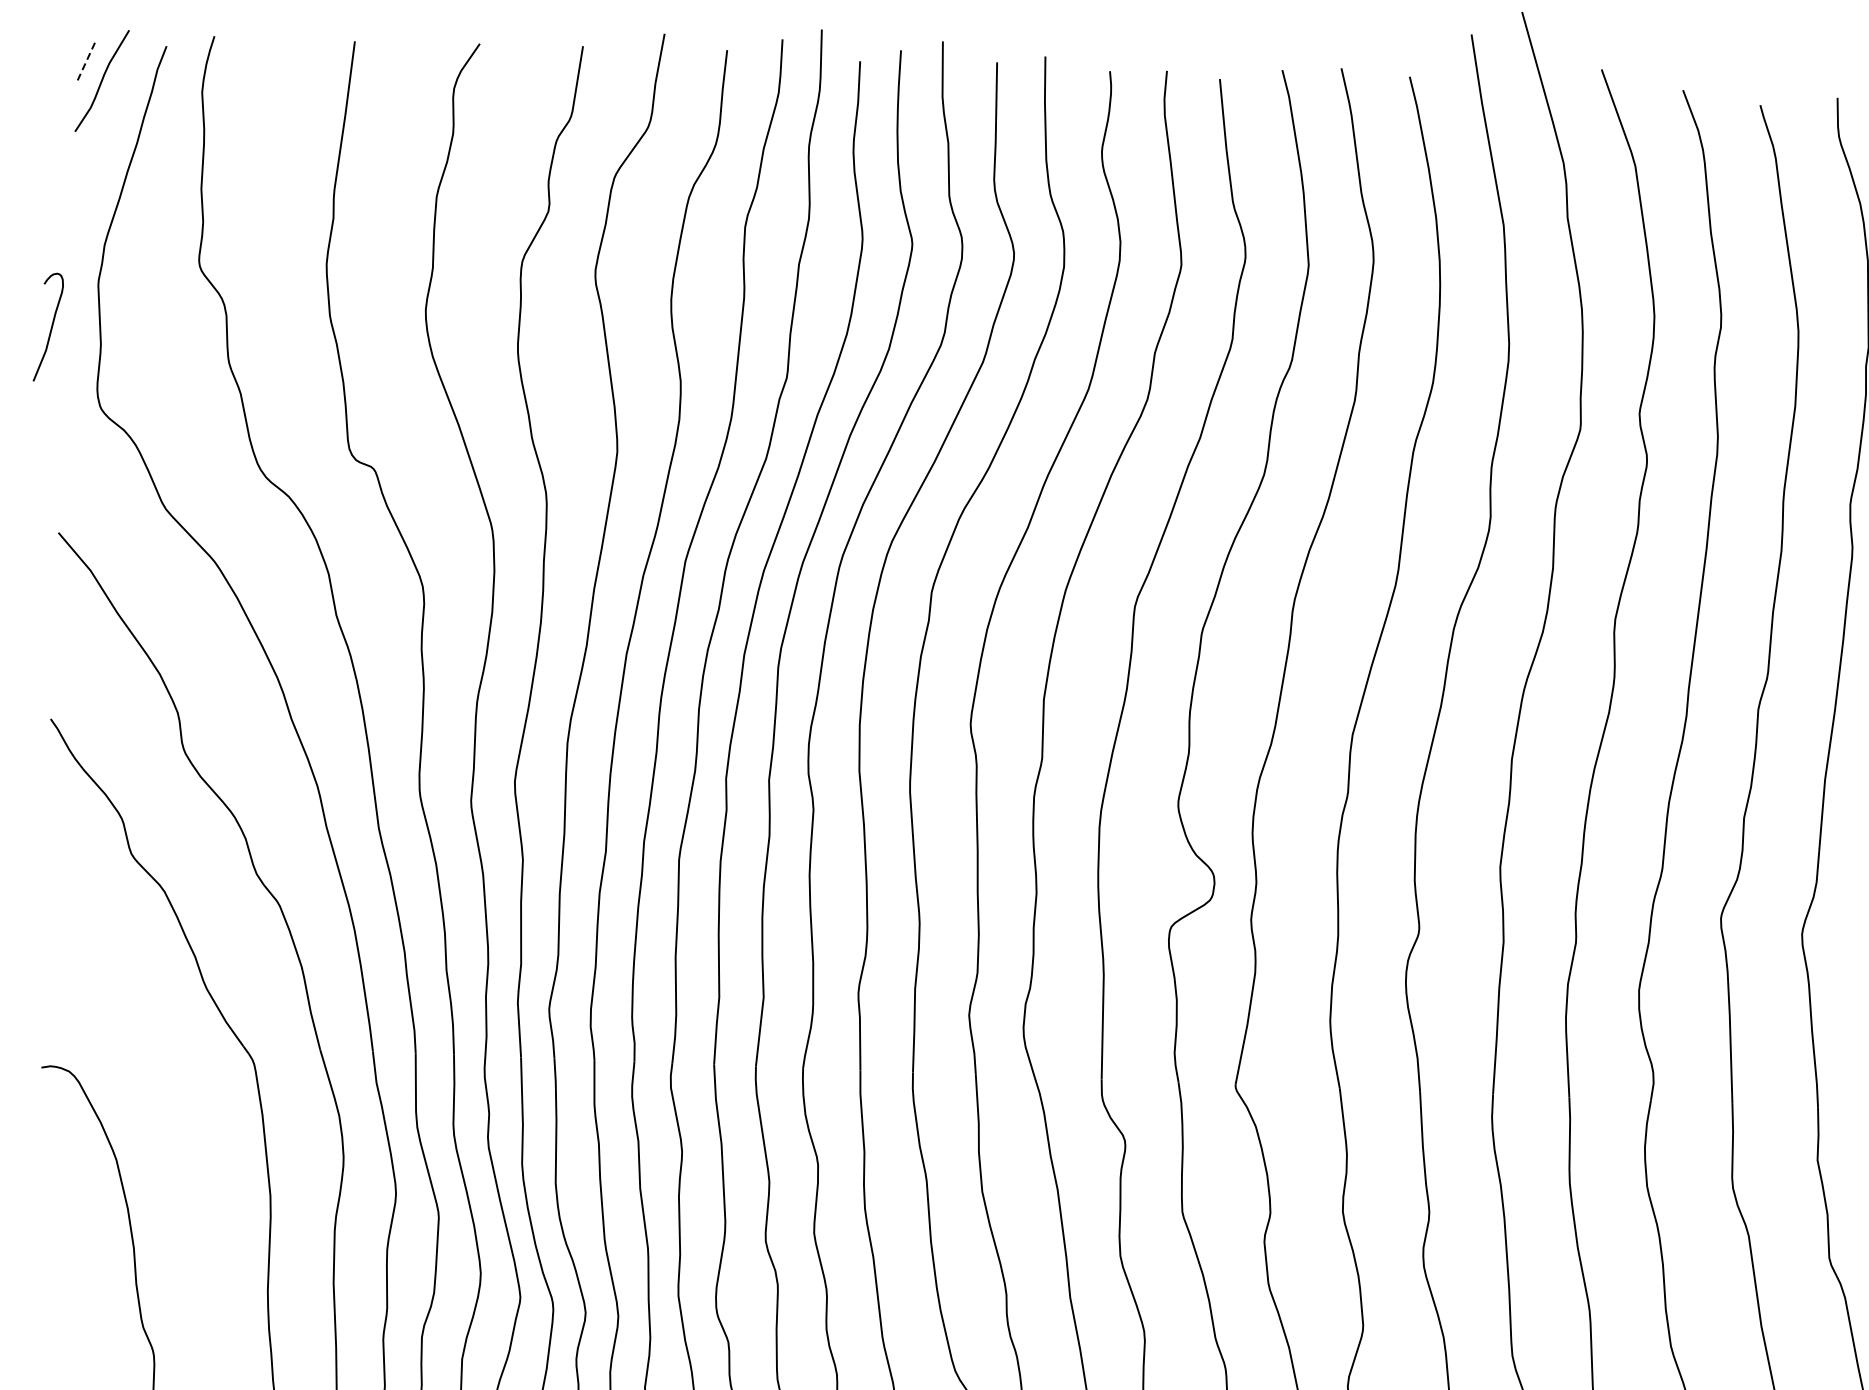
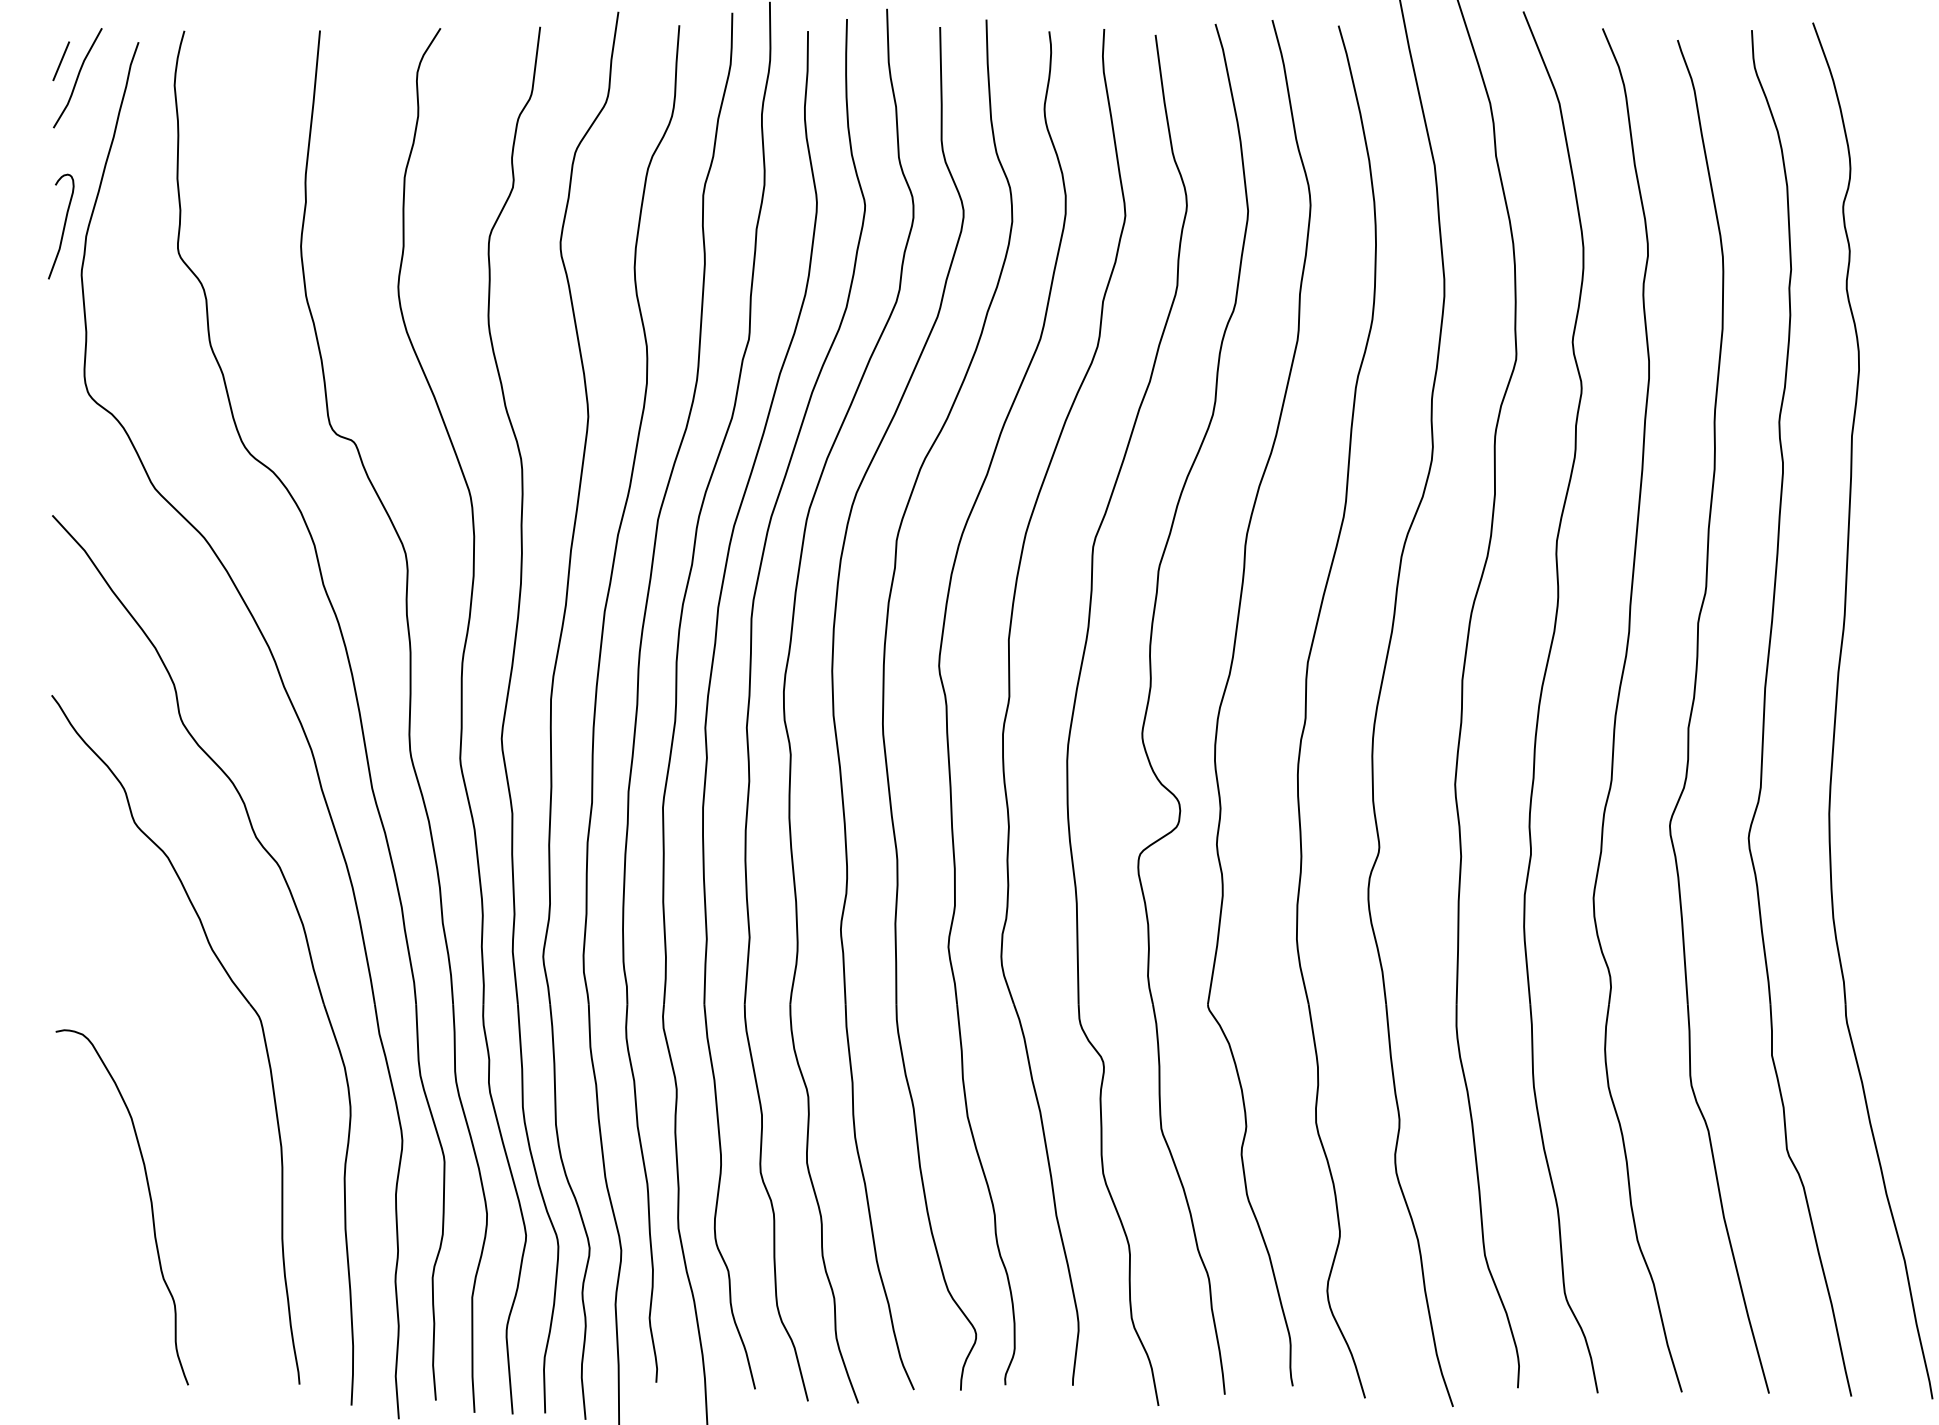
line: (85, 63) -> (61, 61), dashed -> solid
curve: (50, 327) -> (63, 226), moved

